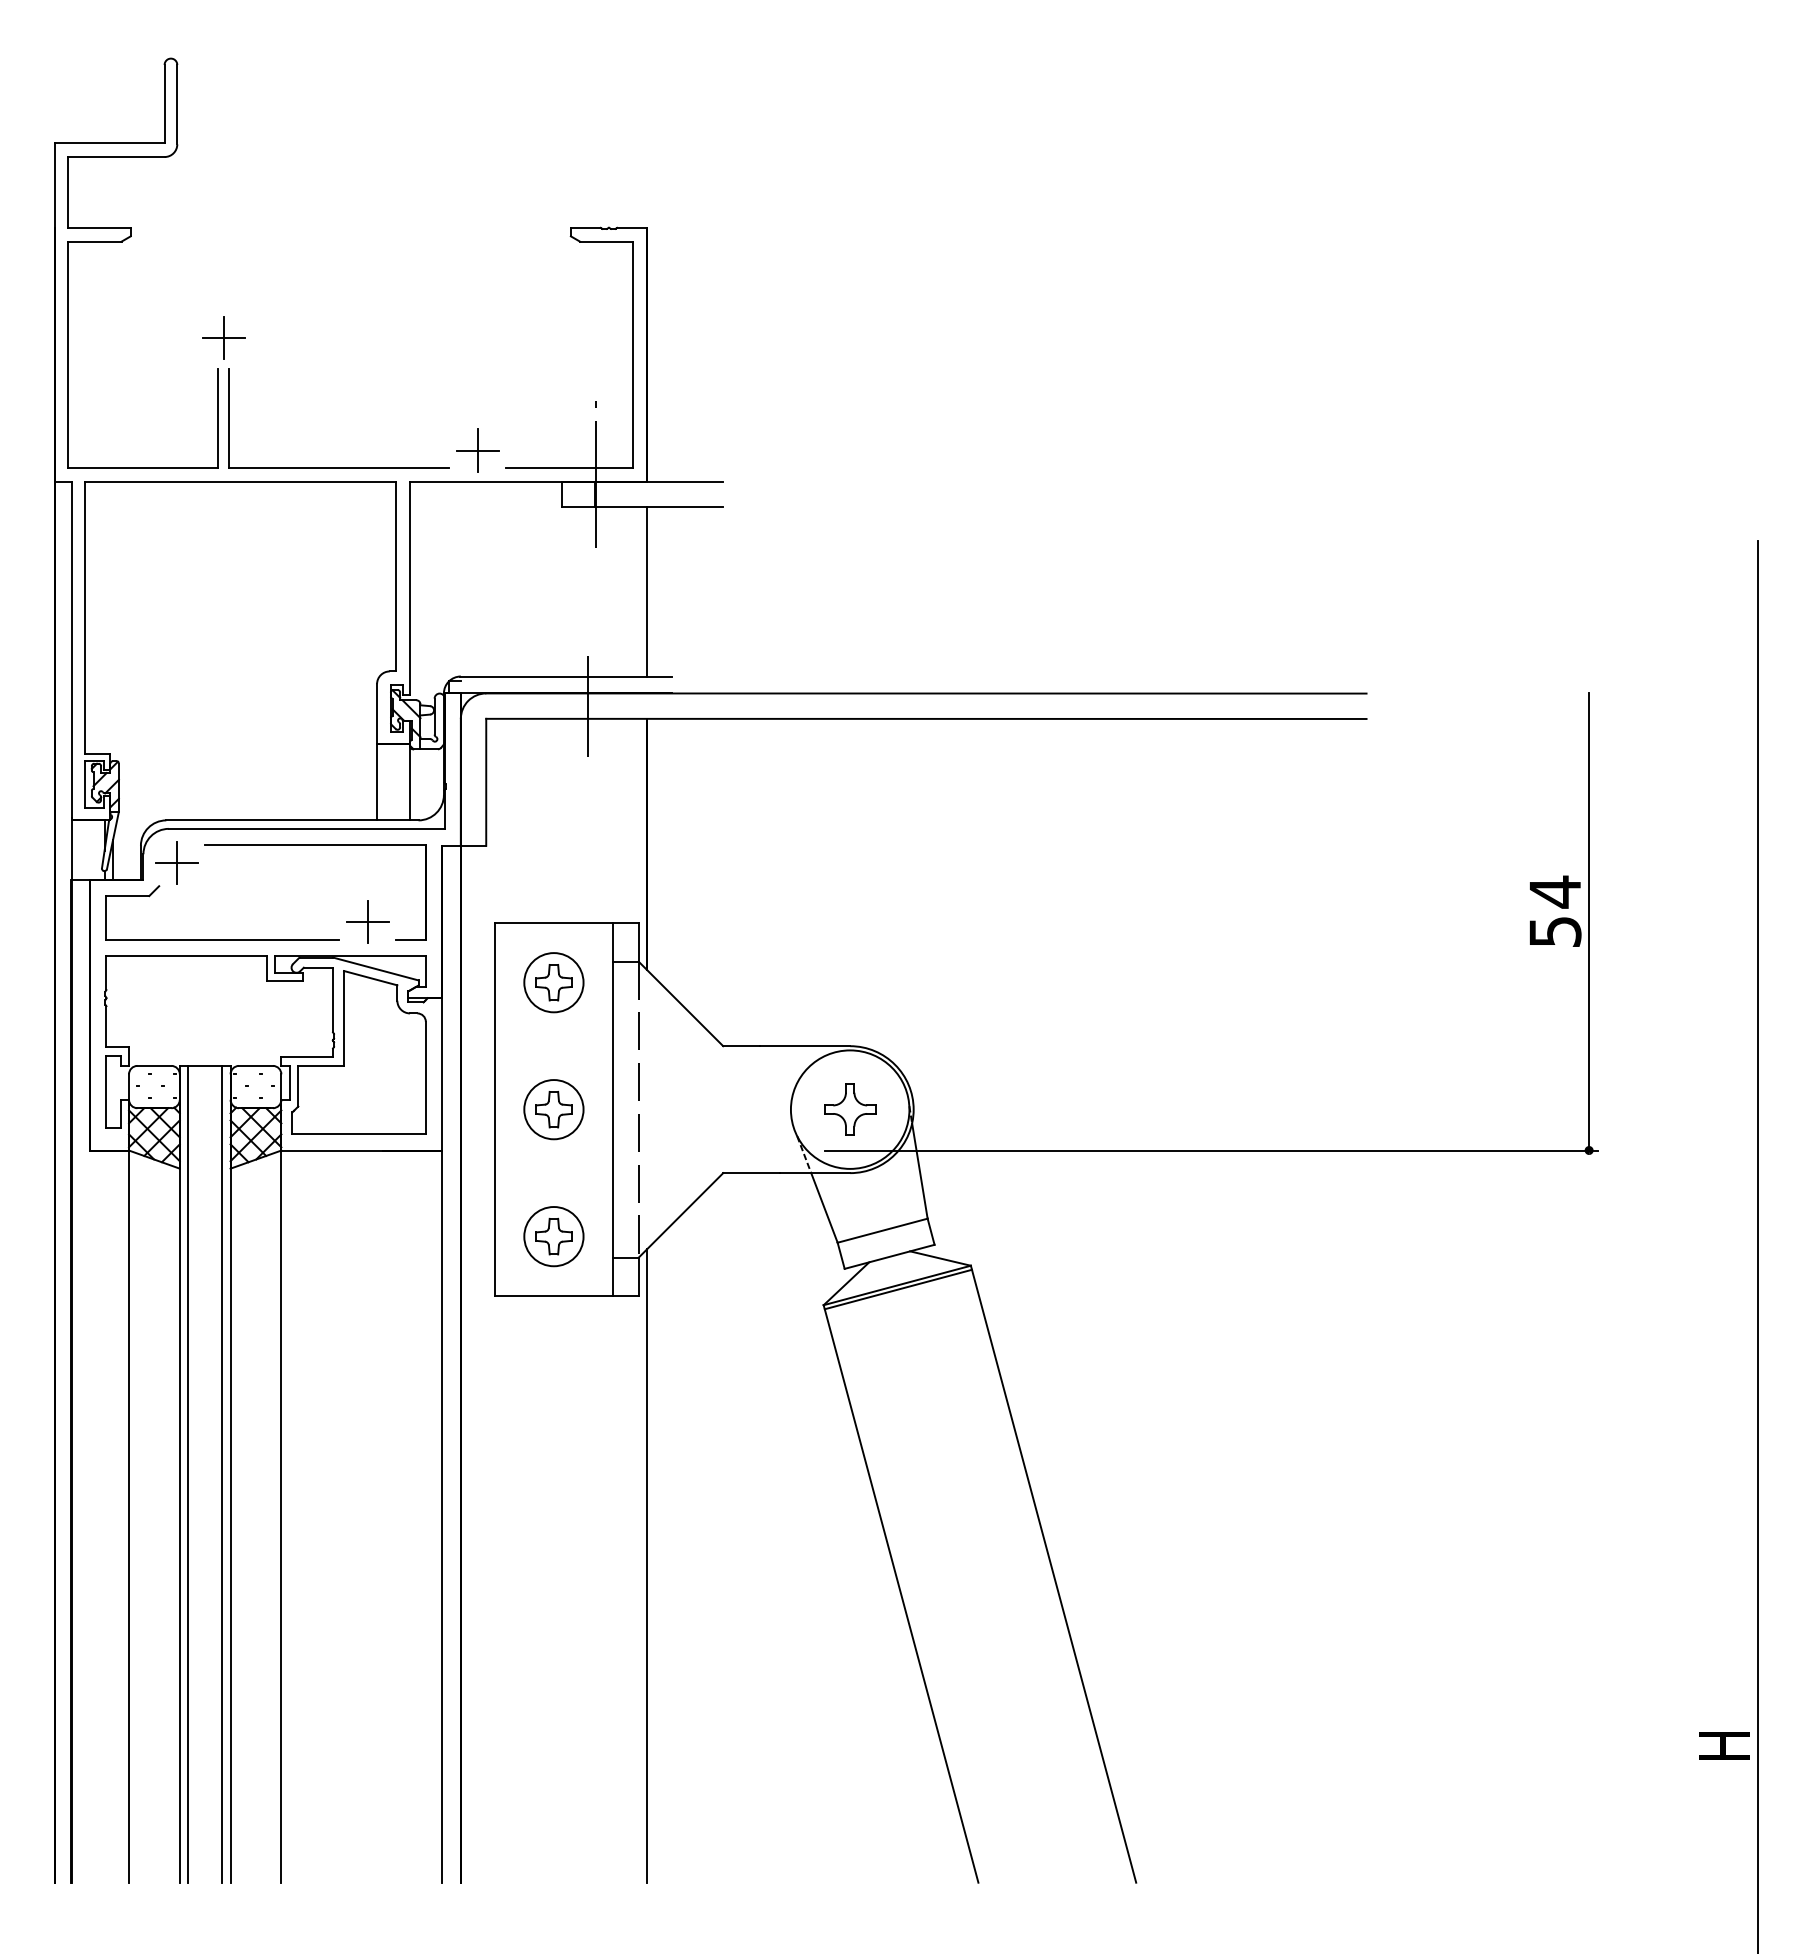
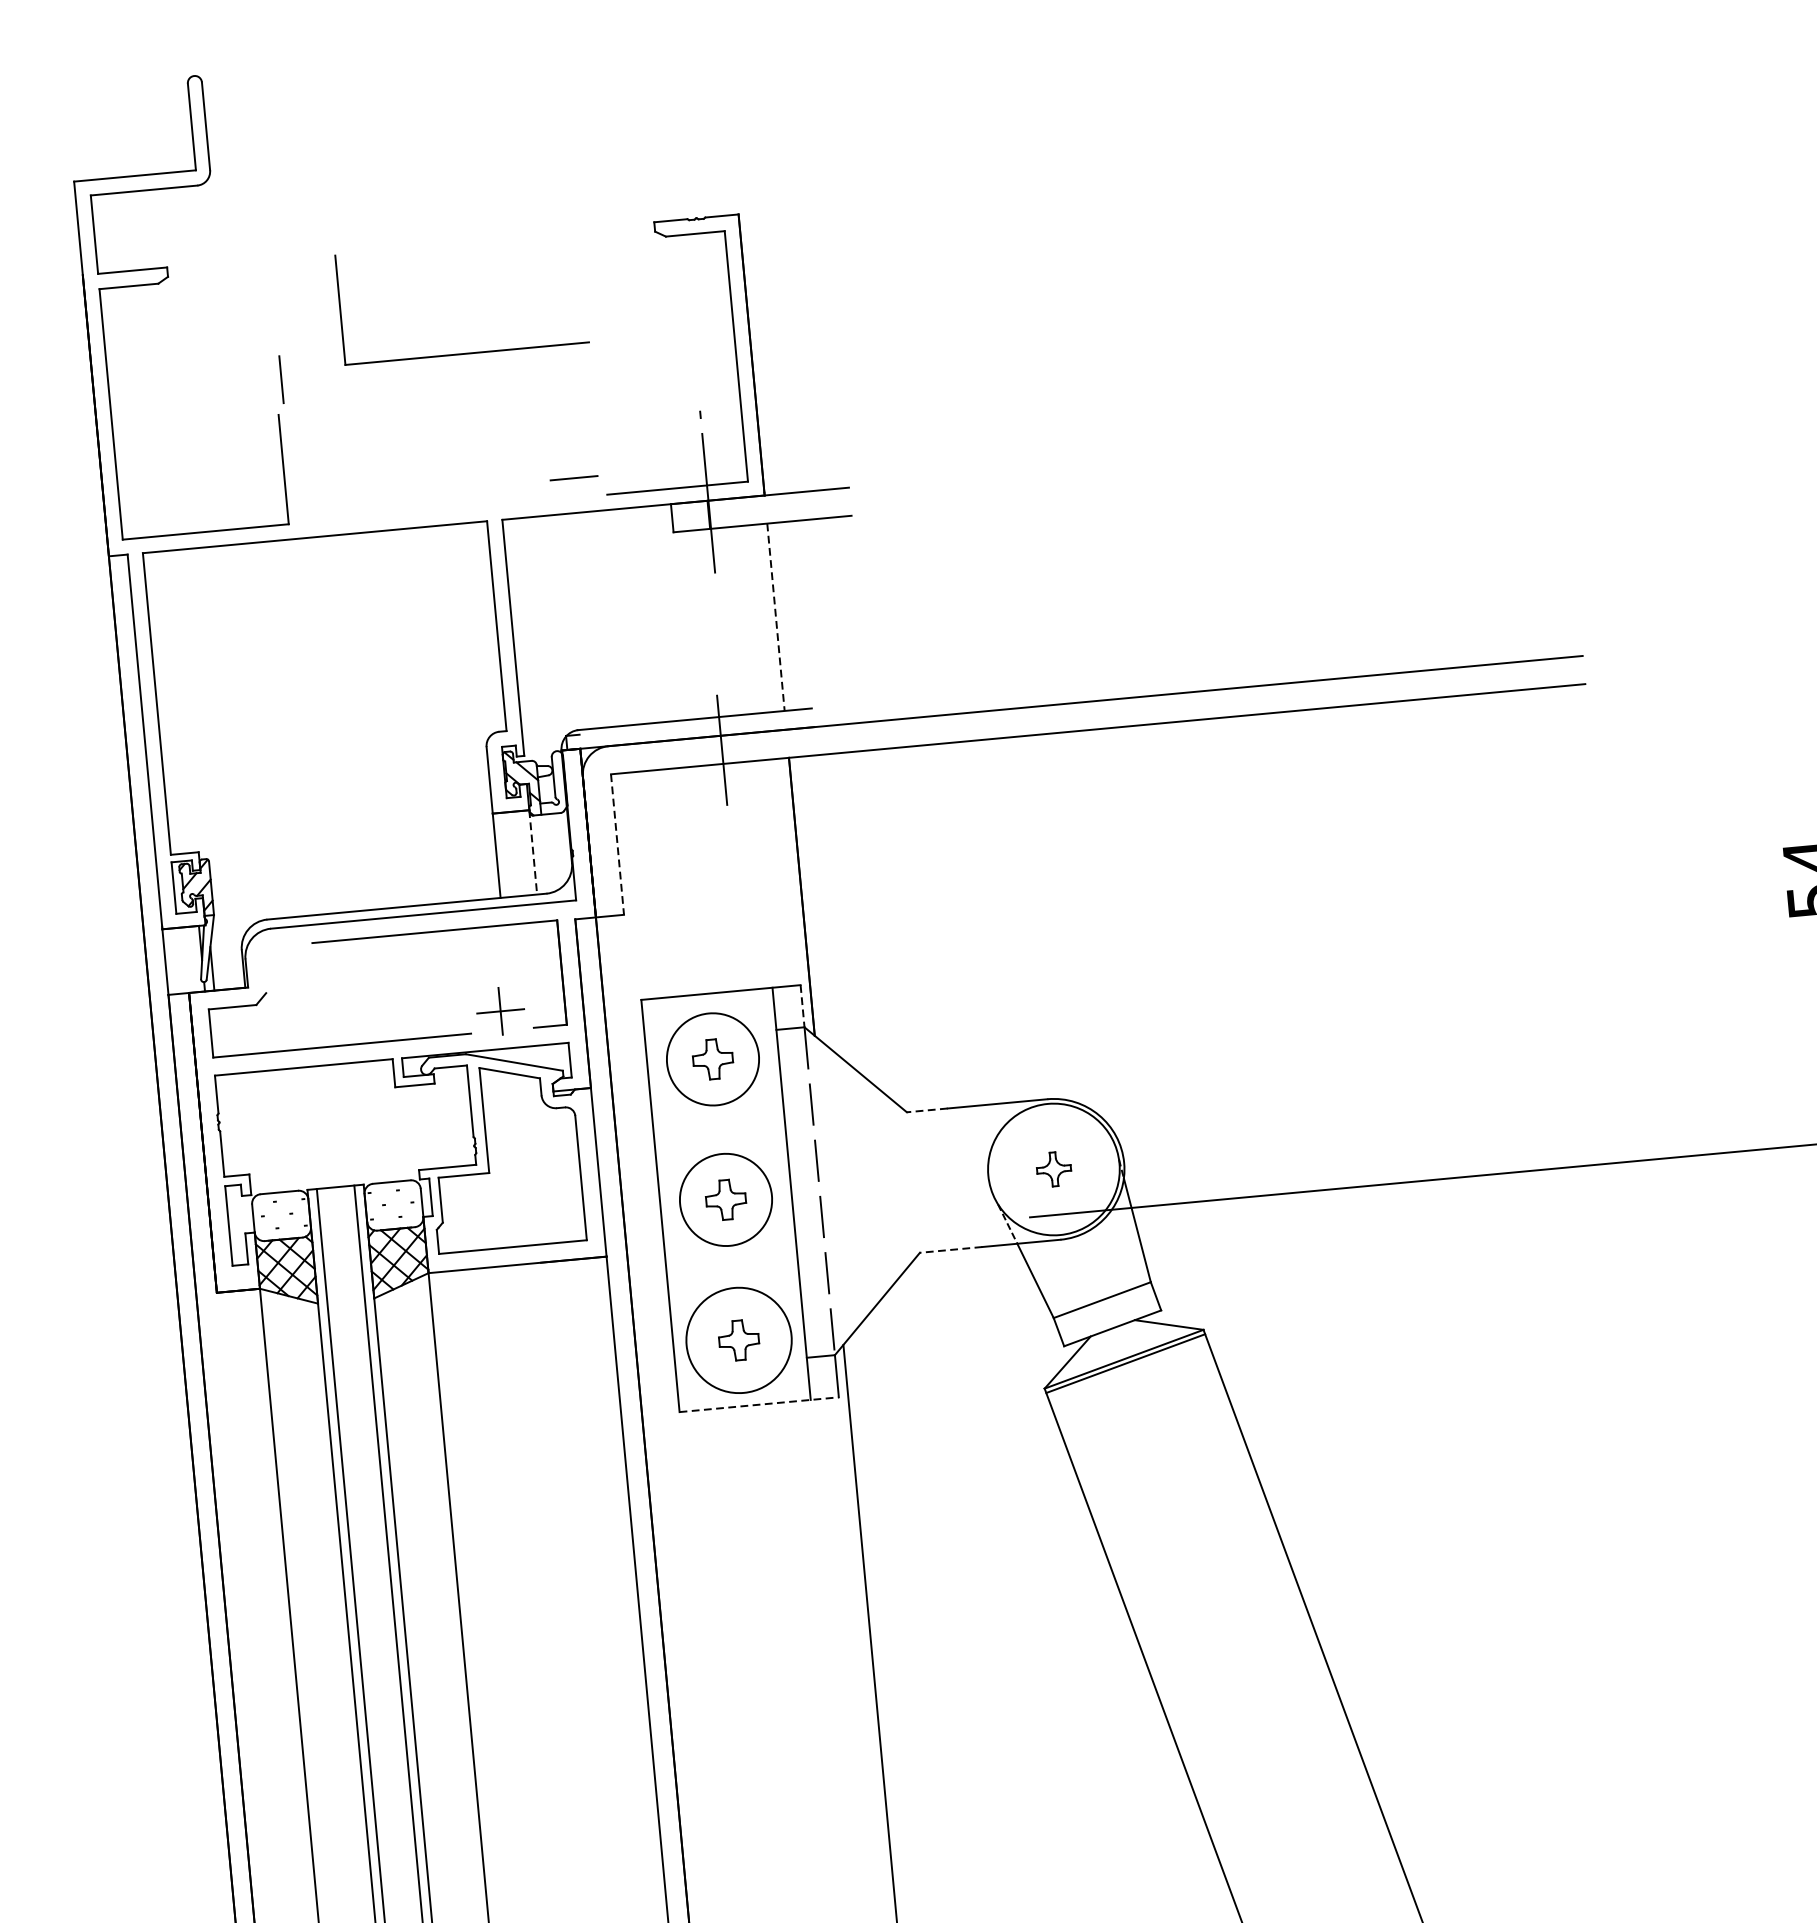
line: (223, 337) -> (281, 379), removed
line: (477, 450) -> (573, 478), removed
part: (338, 467) -> (466, 353), moved
line: (647, 591) -> (776, 616), solid -> dashed
line: (410, 782) -> (533, 852), solid -> dashed
line: (486, 782) -> (617, 844), solid -> dashed
part: (176, 862) -> (282, 965), removed
line: (638, 942) -> (802, 1006), solid -> dashed
circle: (553, 982) -> (712, 1059), size x1.4
line: (741, 1046) -> (927, 1110), solid -> dashed
circle: (553, 1109) -> (725, 1199), size x1.4
part: (850, 1109) -> (1054, 1169), size x0.6
line: (750, 1173) -> (950, 1250), solid -> dashed
circle: (553, 1236) -> (738, 1340), size x1.6
line: (566, 1295) -> (759, 1404), solid -> dashed

